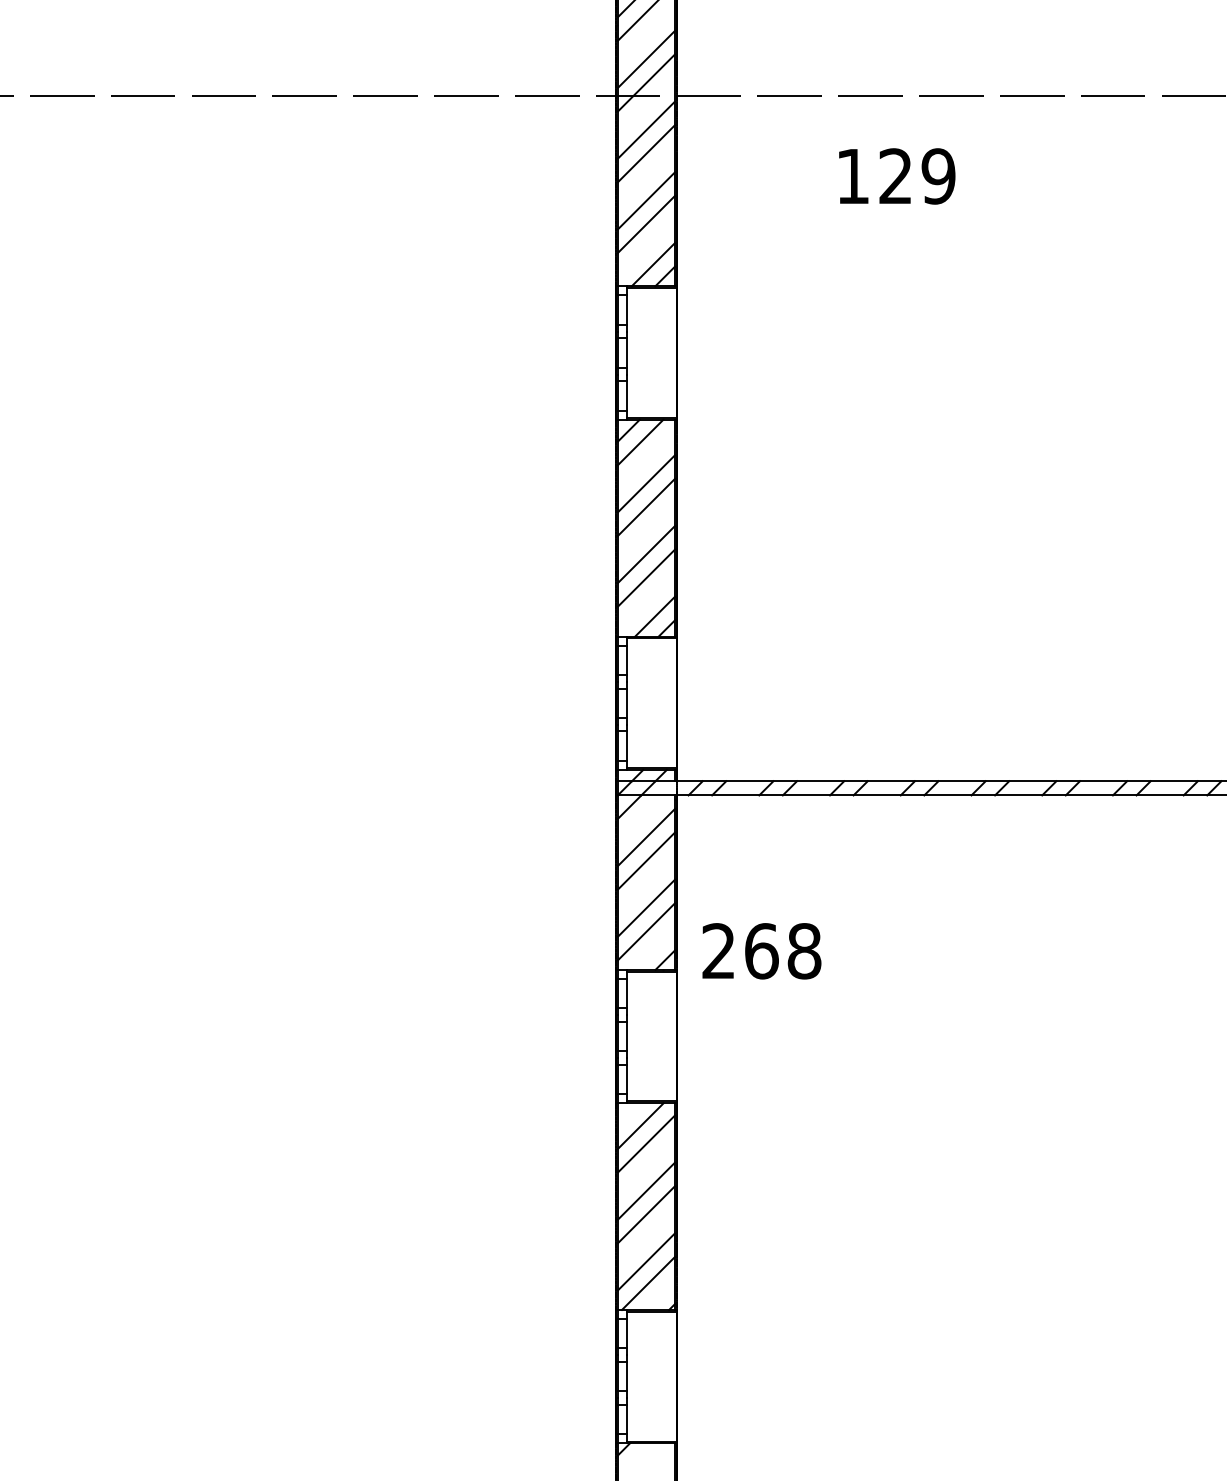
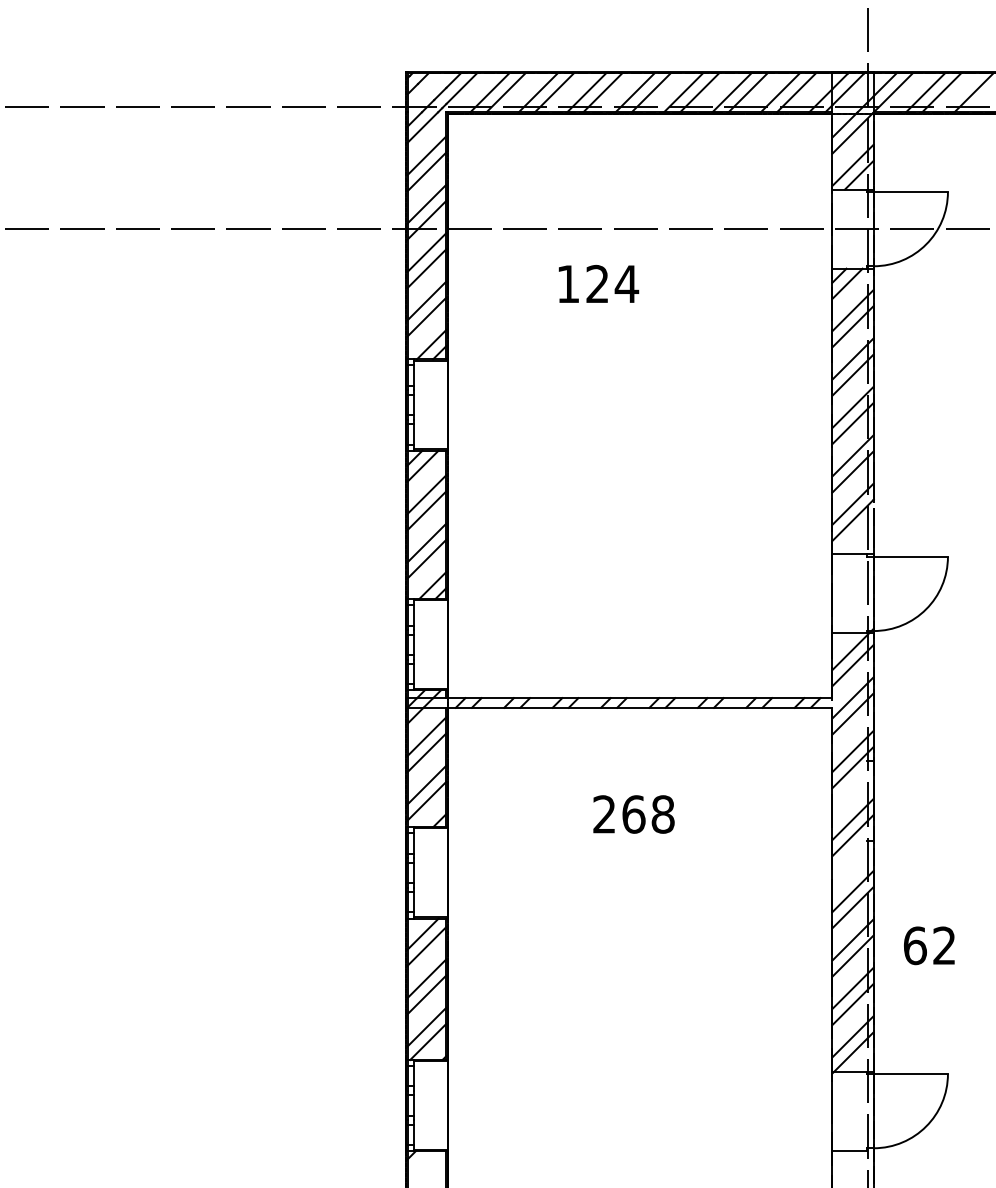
text: (937, 175) -> (626, 283), 129 -> 124
text: (761, 951) -> (633, 814), moved

